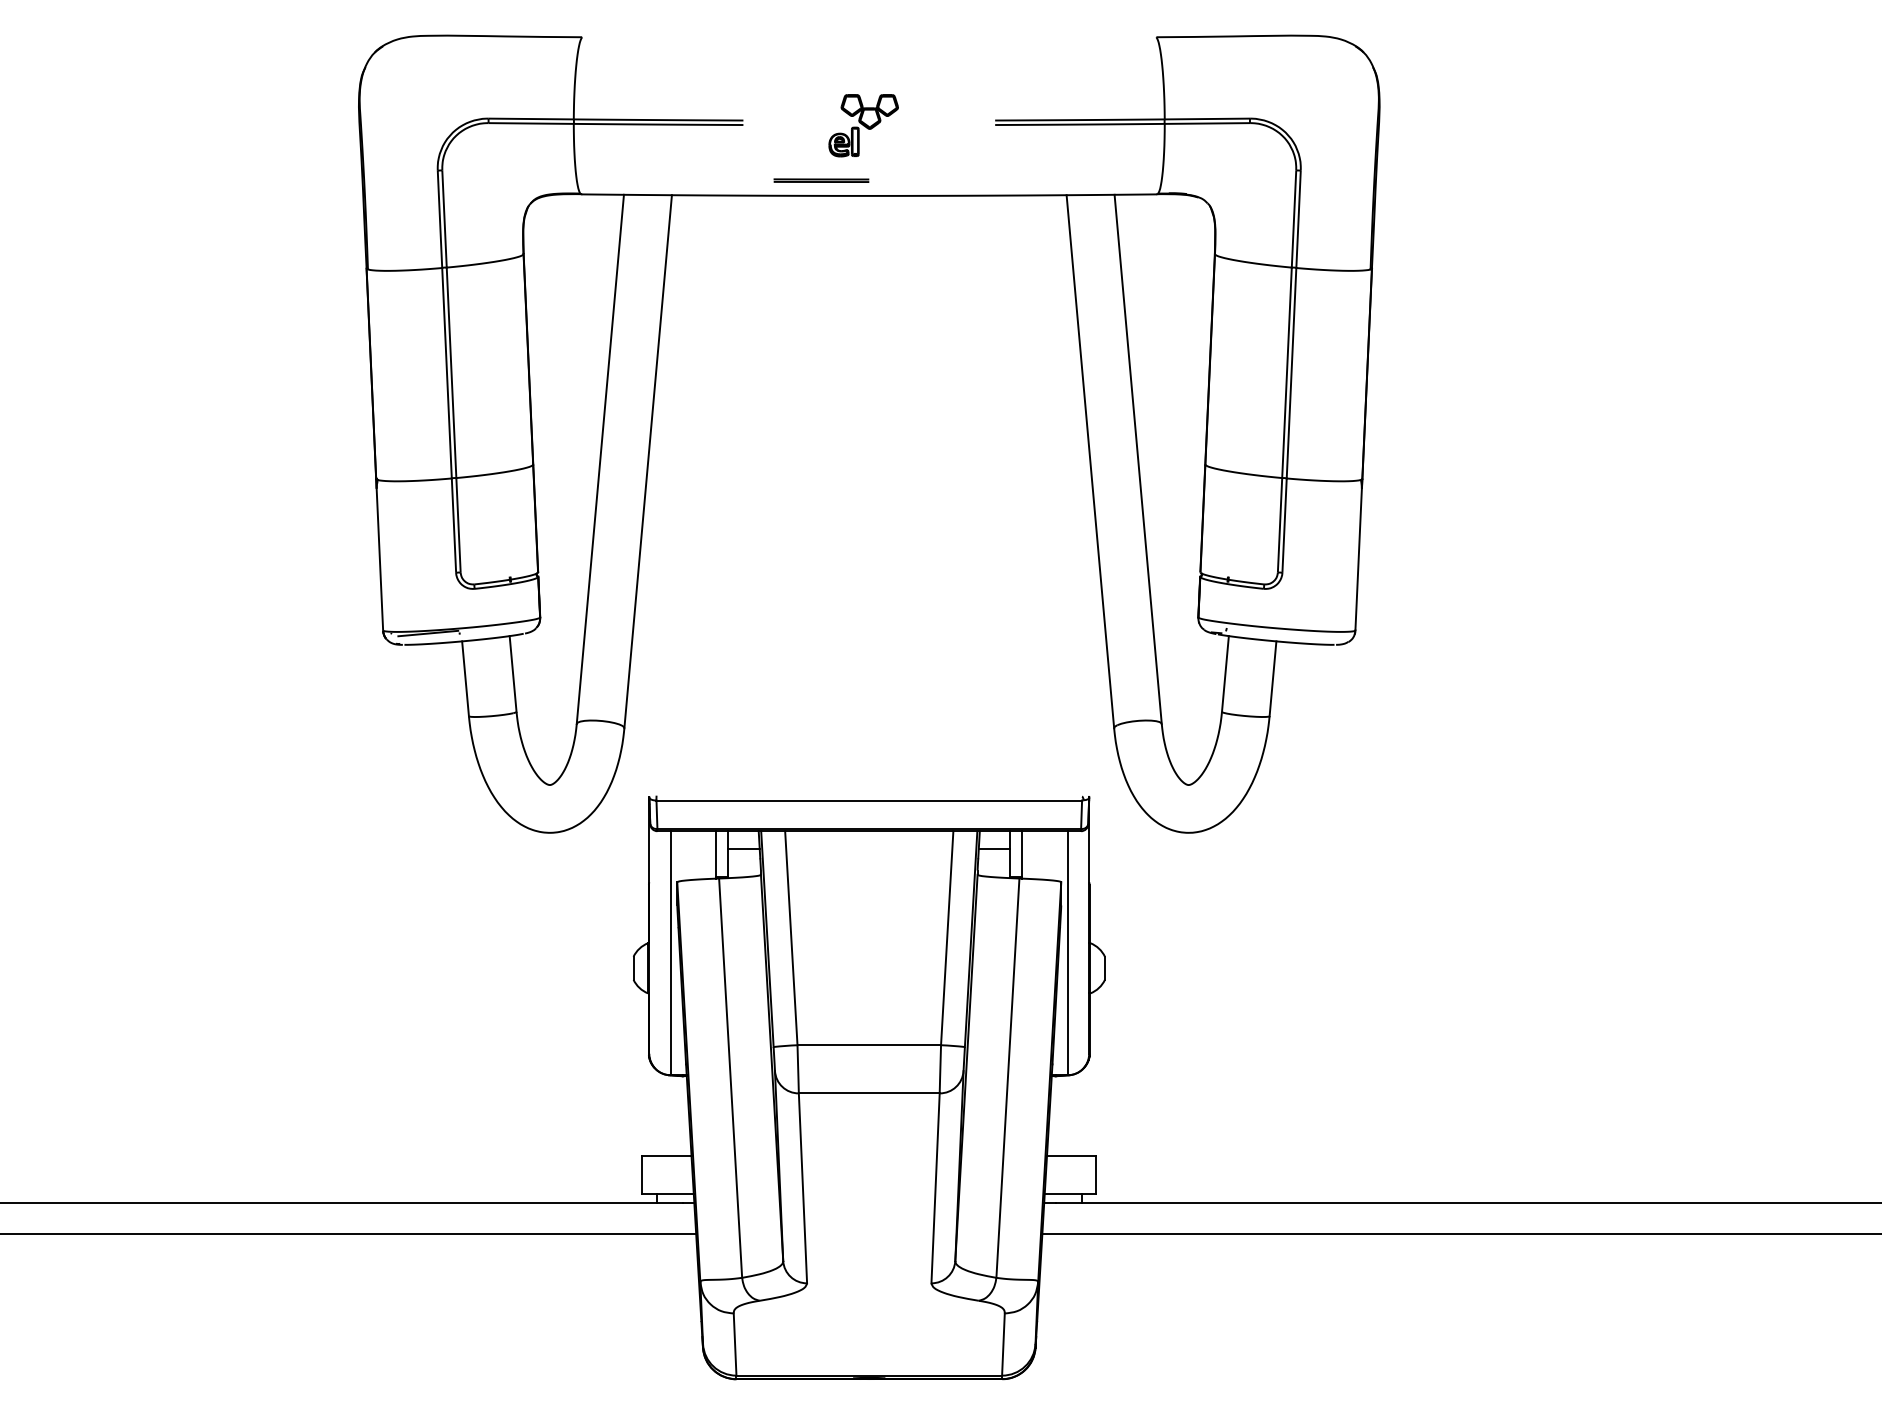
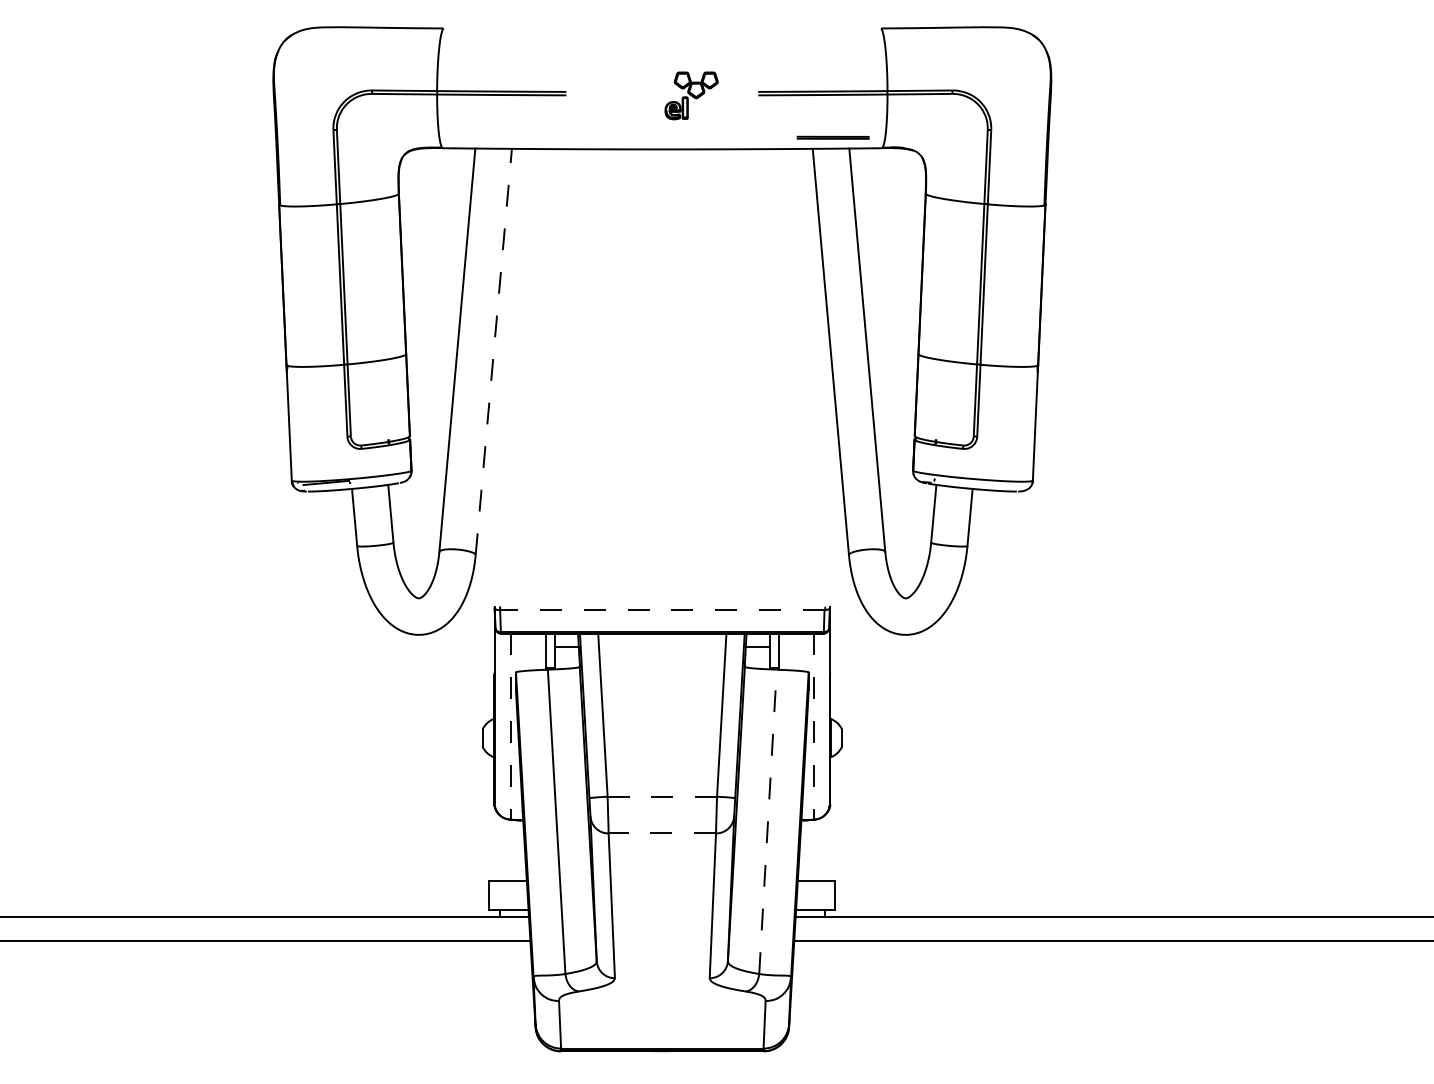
part: (863, 125) -> (691, 95), moved
line: (821, 180) -> (833, 137), moved
line: (648, 461) -> (494, 351), solid -> dashed
line: (869, 800) -> (662, 610), solid -> dashed
line: (670, 953) -> (510, 726), solid -> dashed
line: (1067, 953) -> (813, 726), solid -> dashed
line: (869, 1045) -> (662, 796), solid -> dashed
line: (1007, 1078) -> (767, 822), solid -> dashed
line: (868, 1093) -> (661, 833), solid -> dashed

